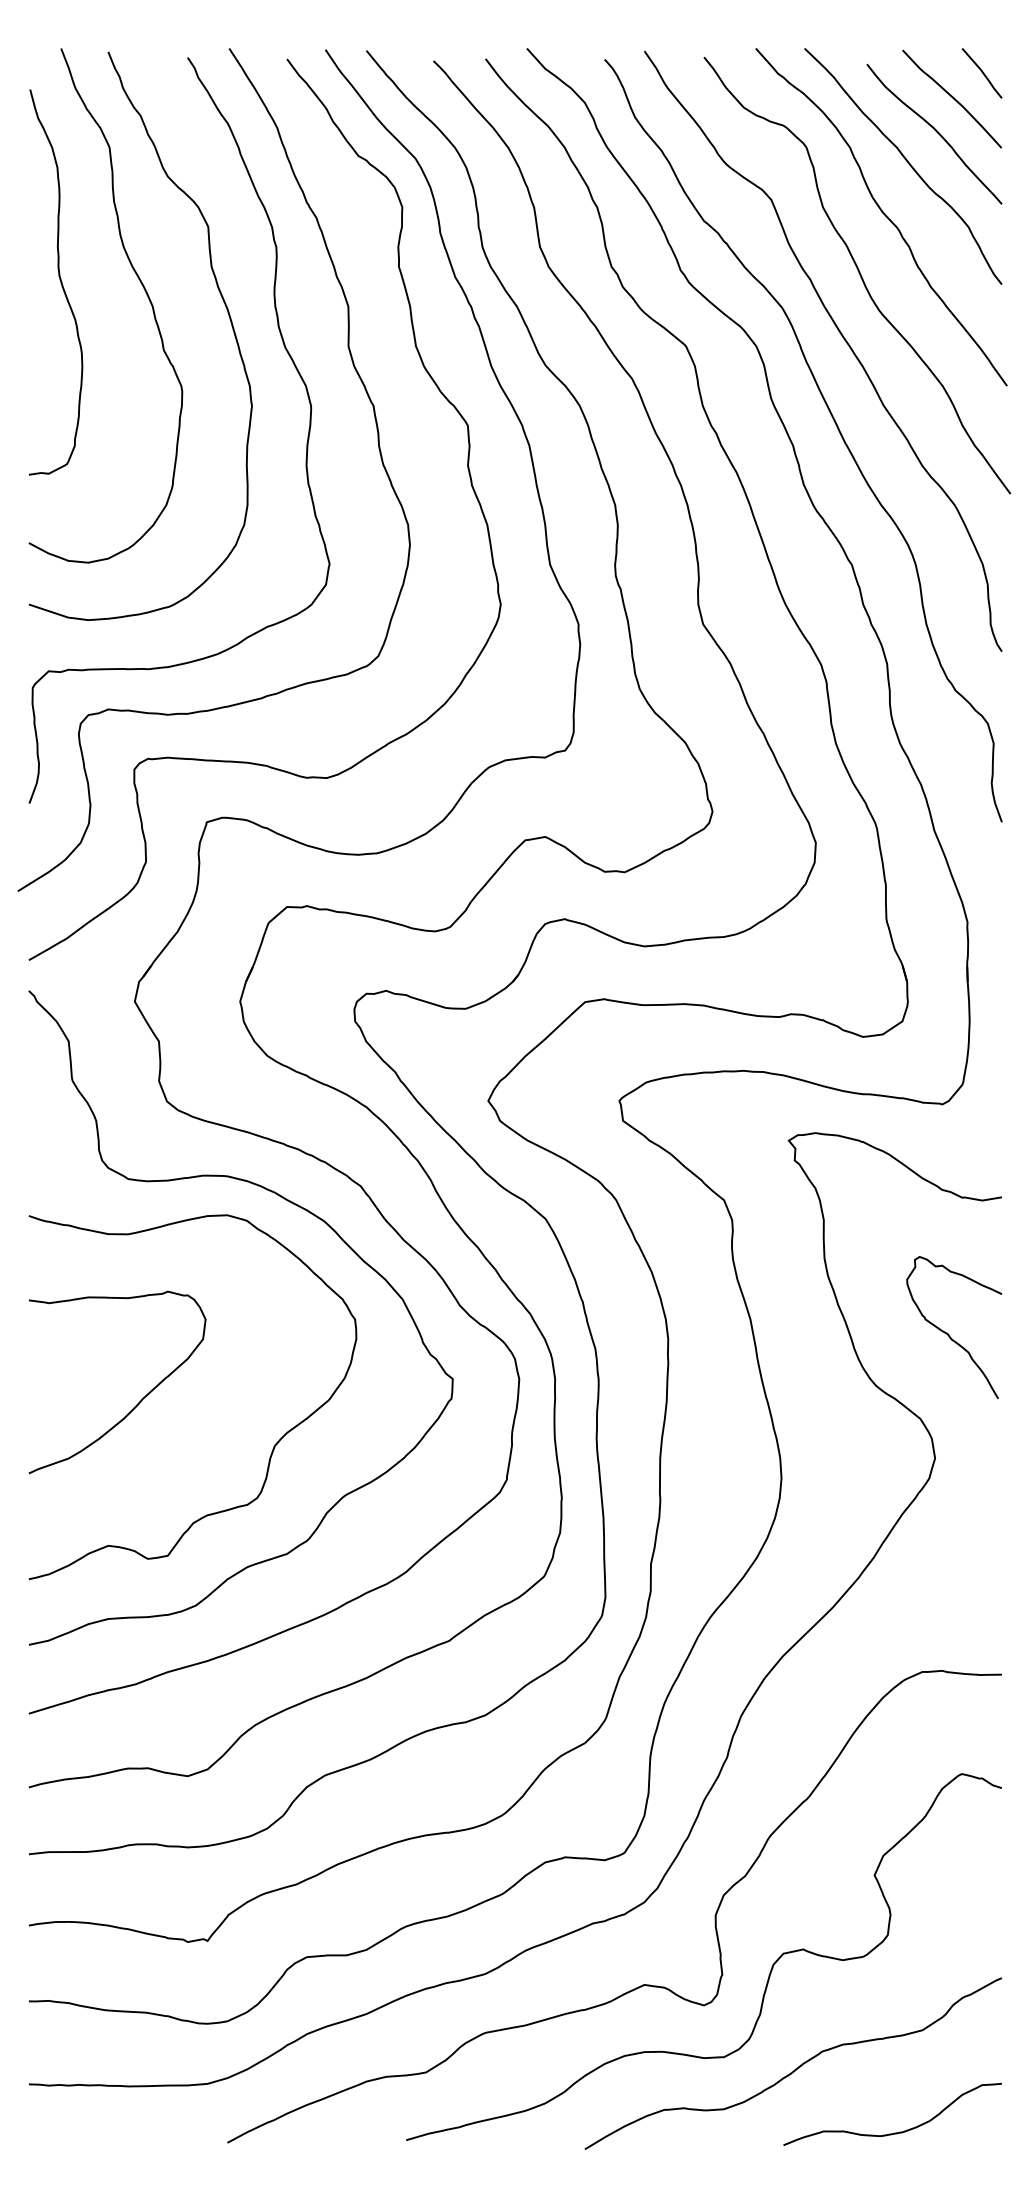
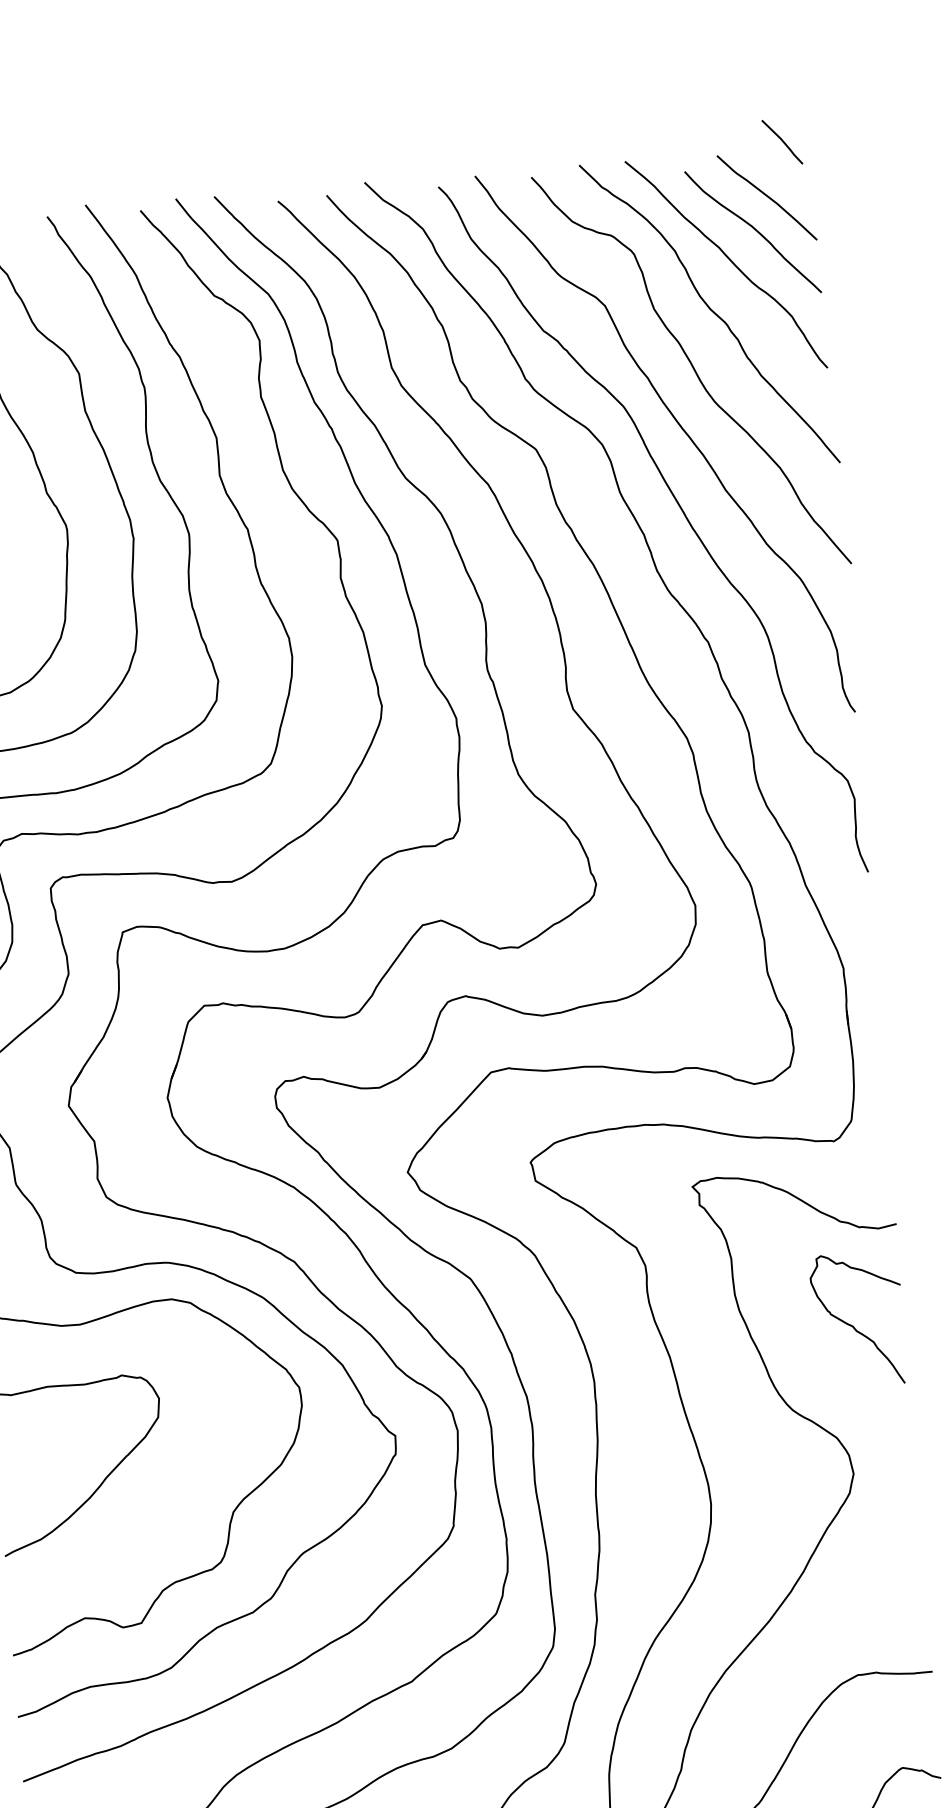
line: (981, 72) -> (781, 141), moved
curve: (948, 1333) -> (853, 1325), moved

